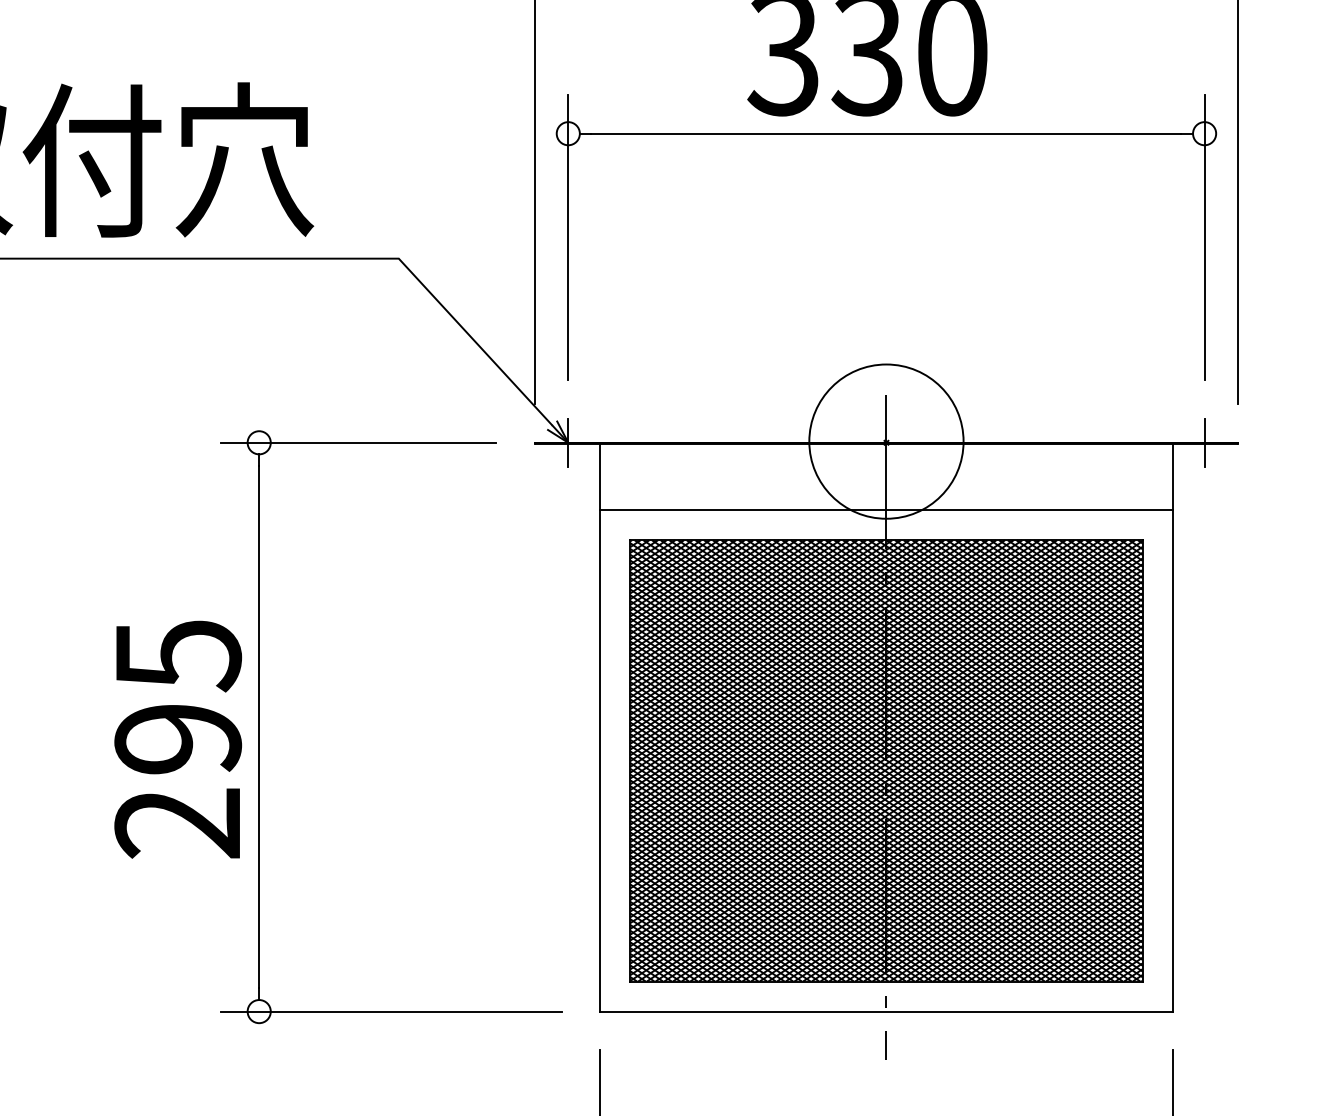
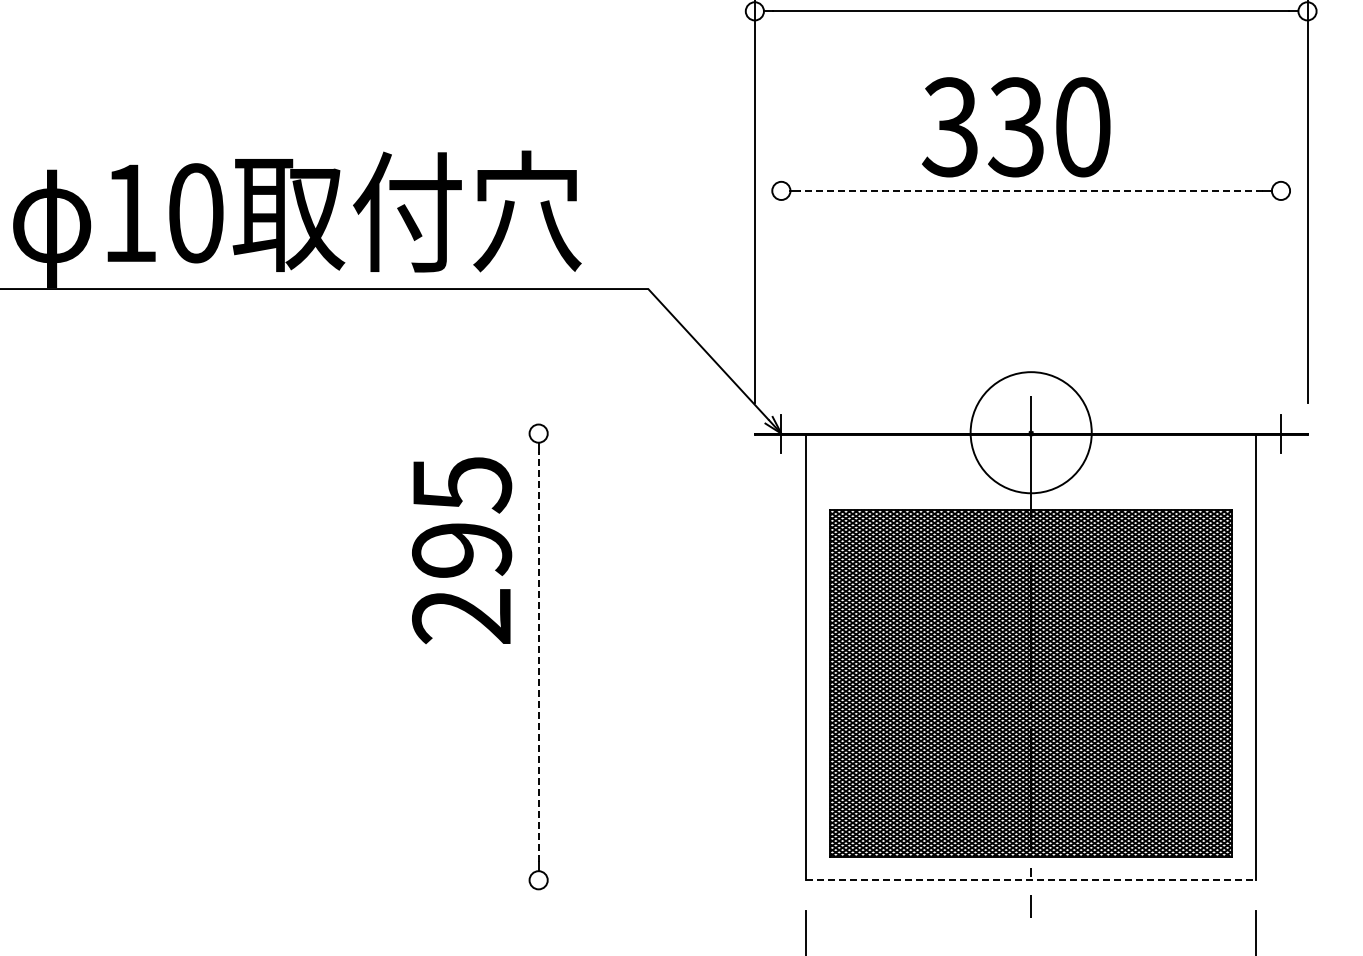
line: (886, 133) -> (1031, 190), solid -> dashed
line: (568, 237) -> (781, 272), removed
line: (1205, 237) -> (1281, 272), removed
line: (358, 442) -> (616, 433), removed
line: (886, 510) -> (1031, 486), removed
line: (259, 726) -> (538, 656), solid -> dashed
text: (178, 739) -> (462, 550), moved
line: (391, 1011) -> (642, 880), removed
line: (886, 1011) -> (1031, 880), solid -> dashed

